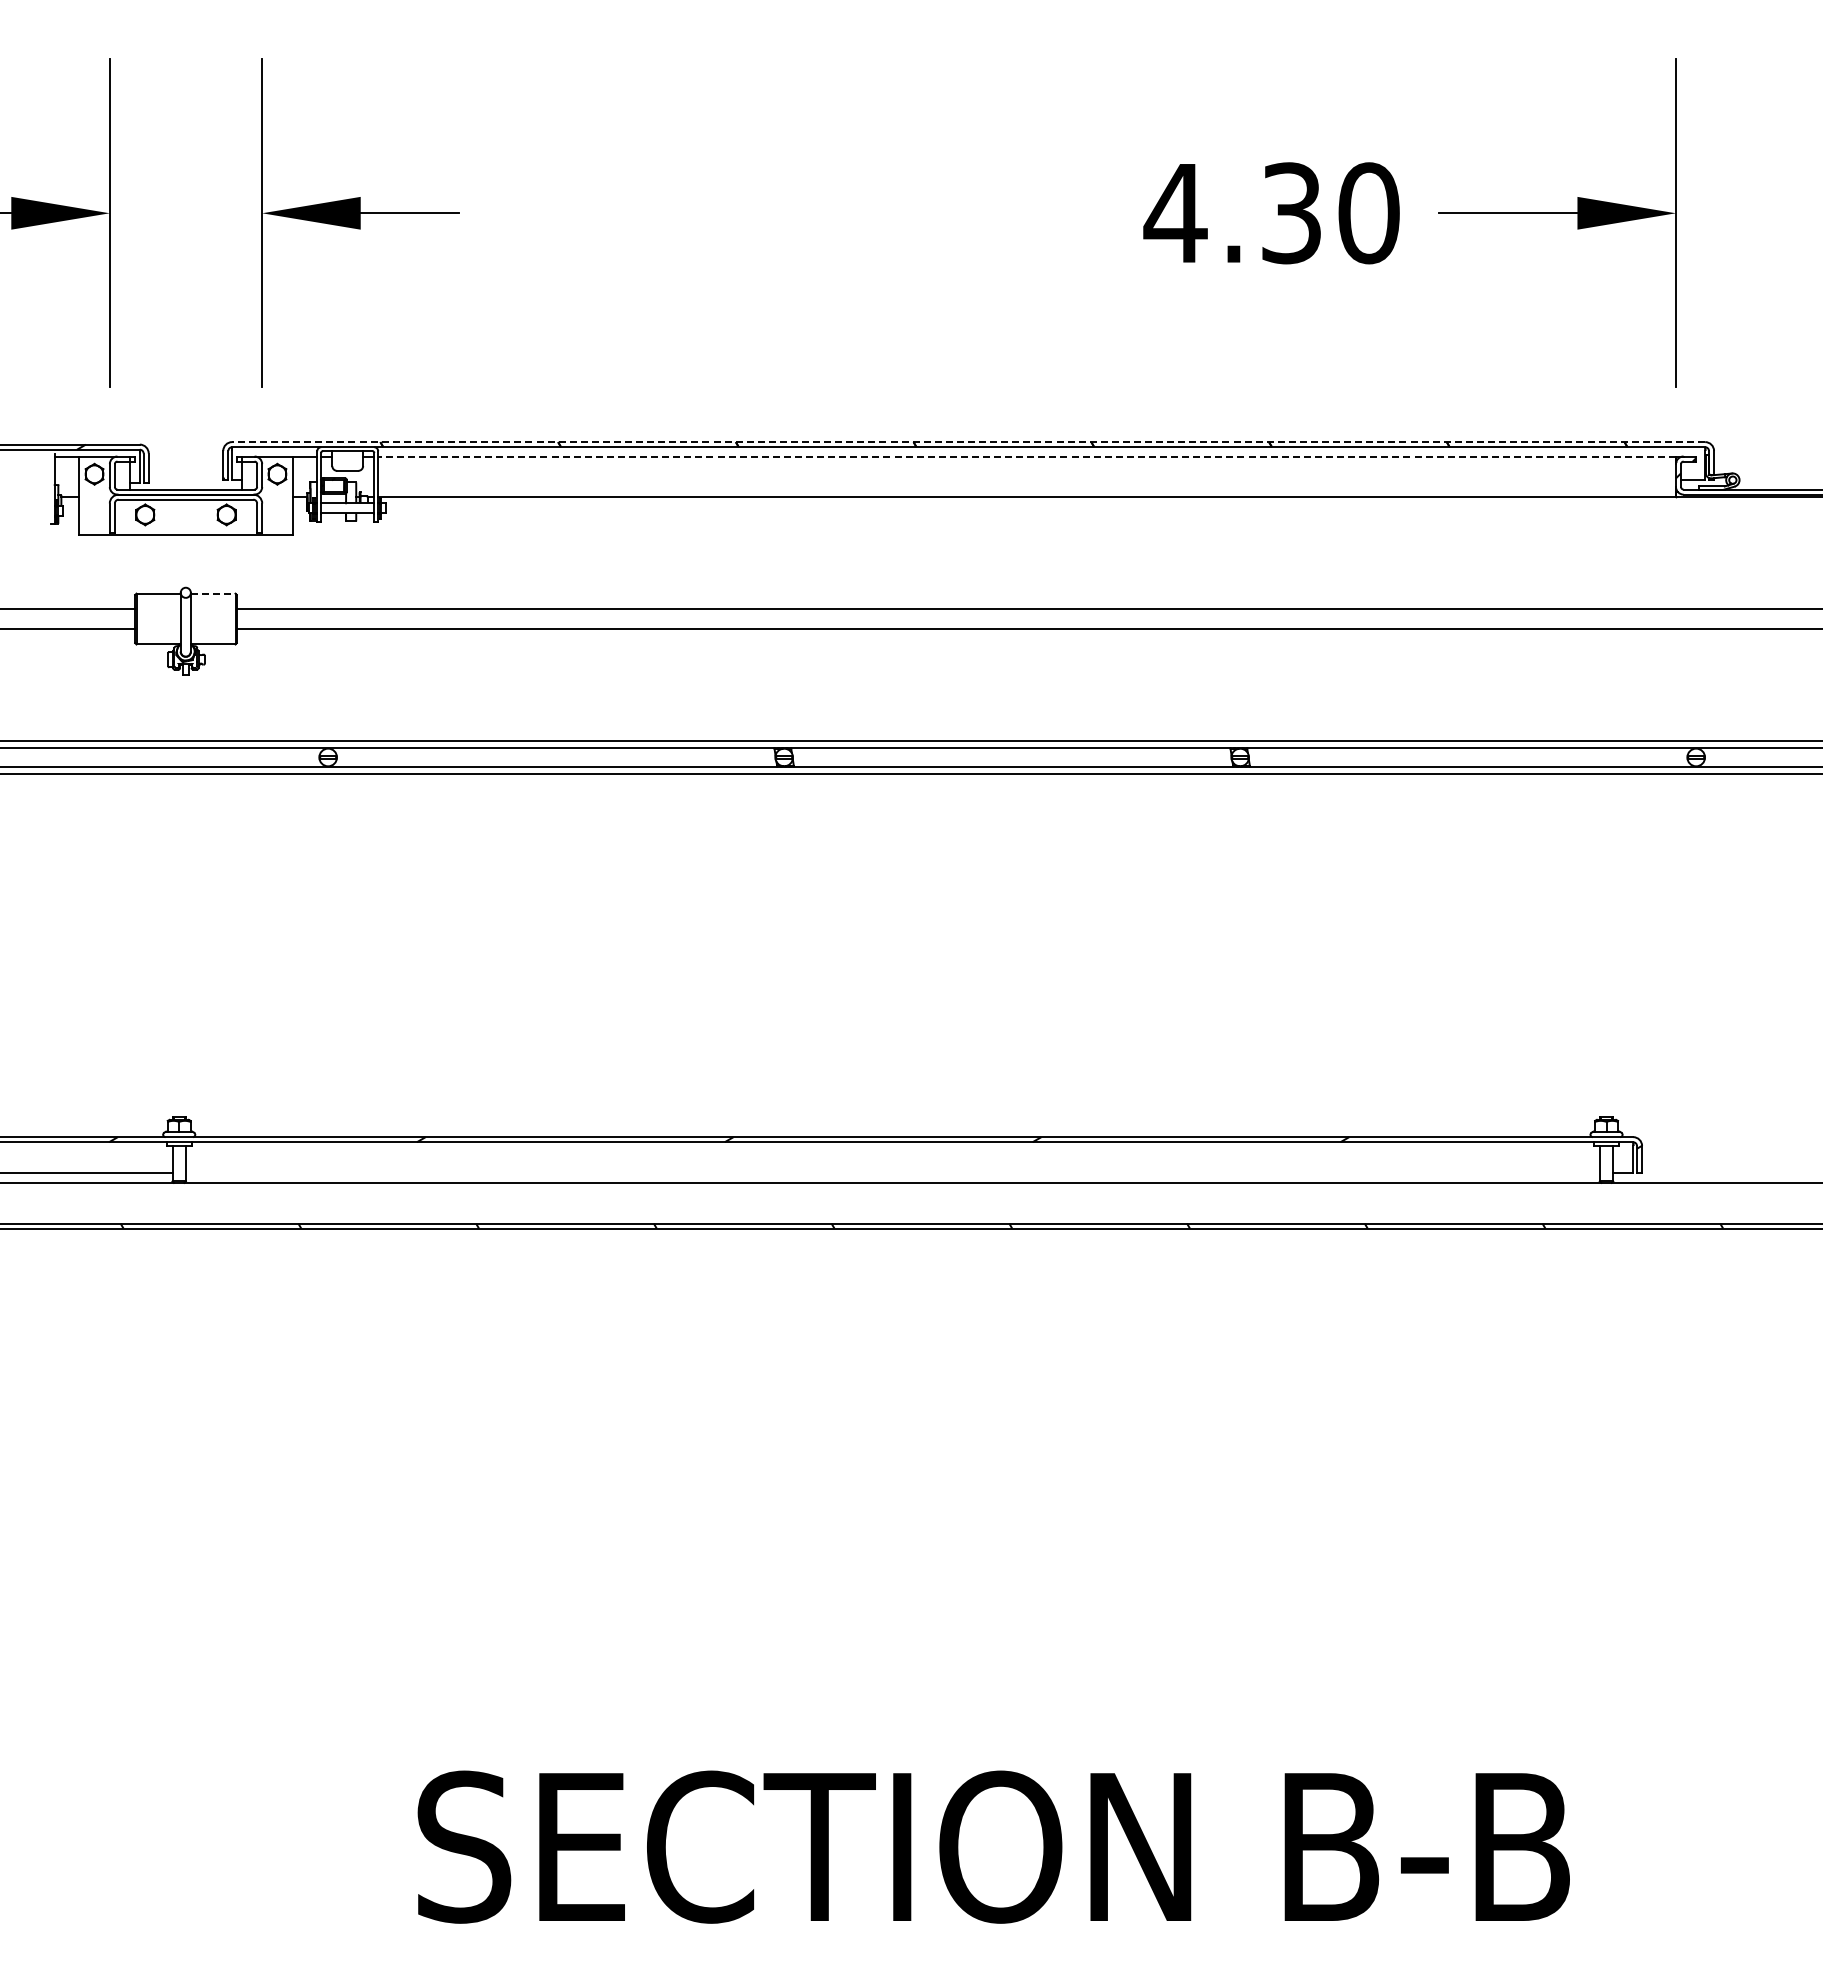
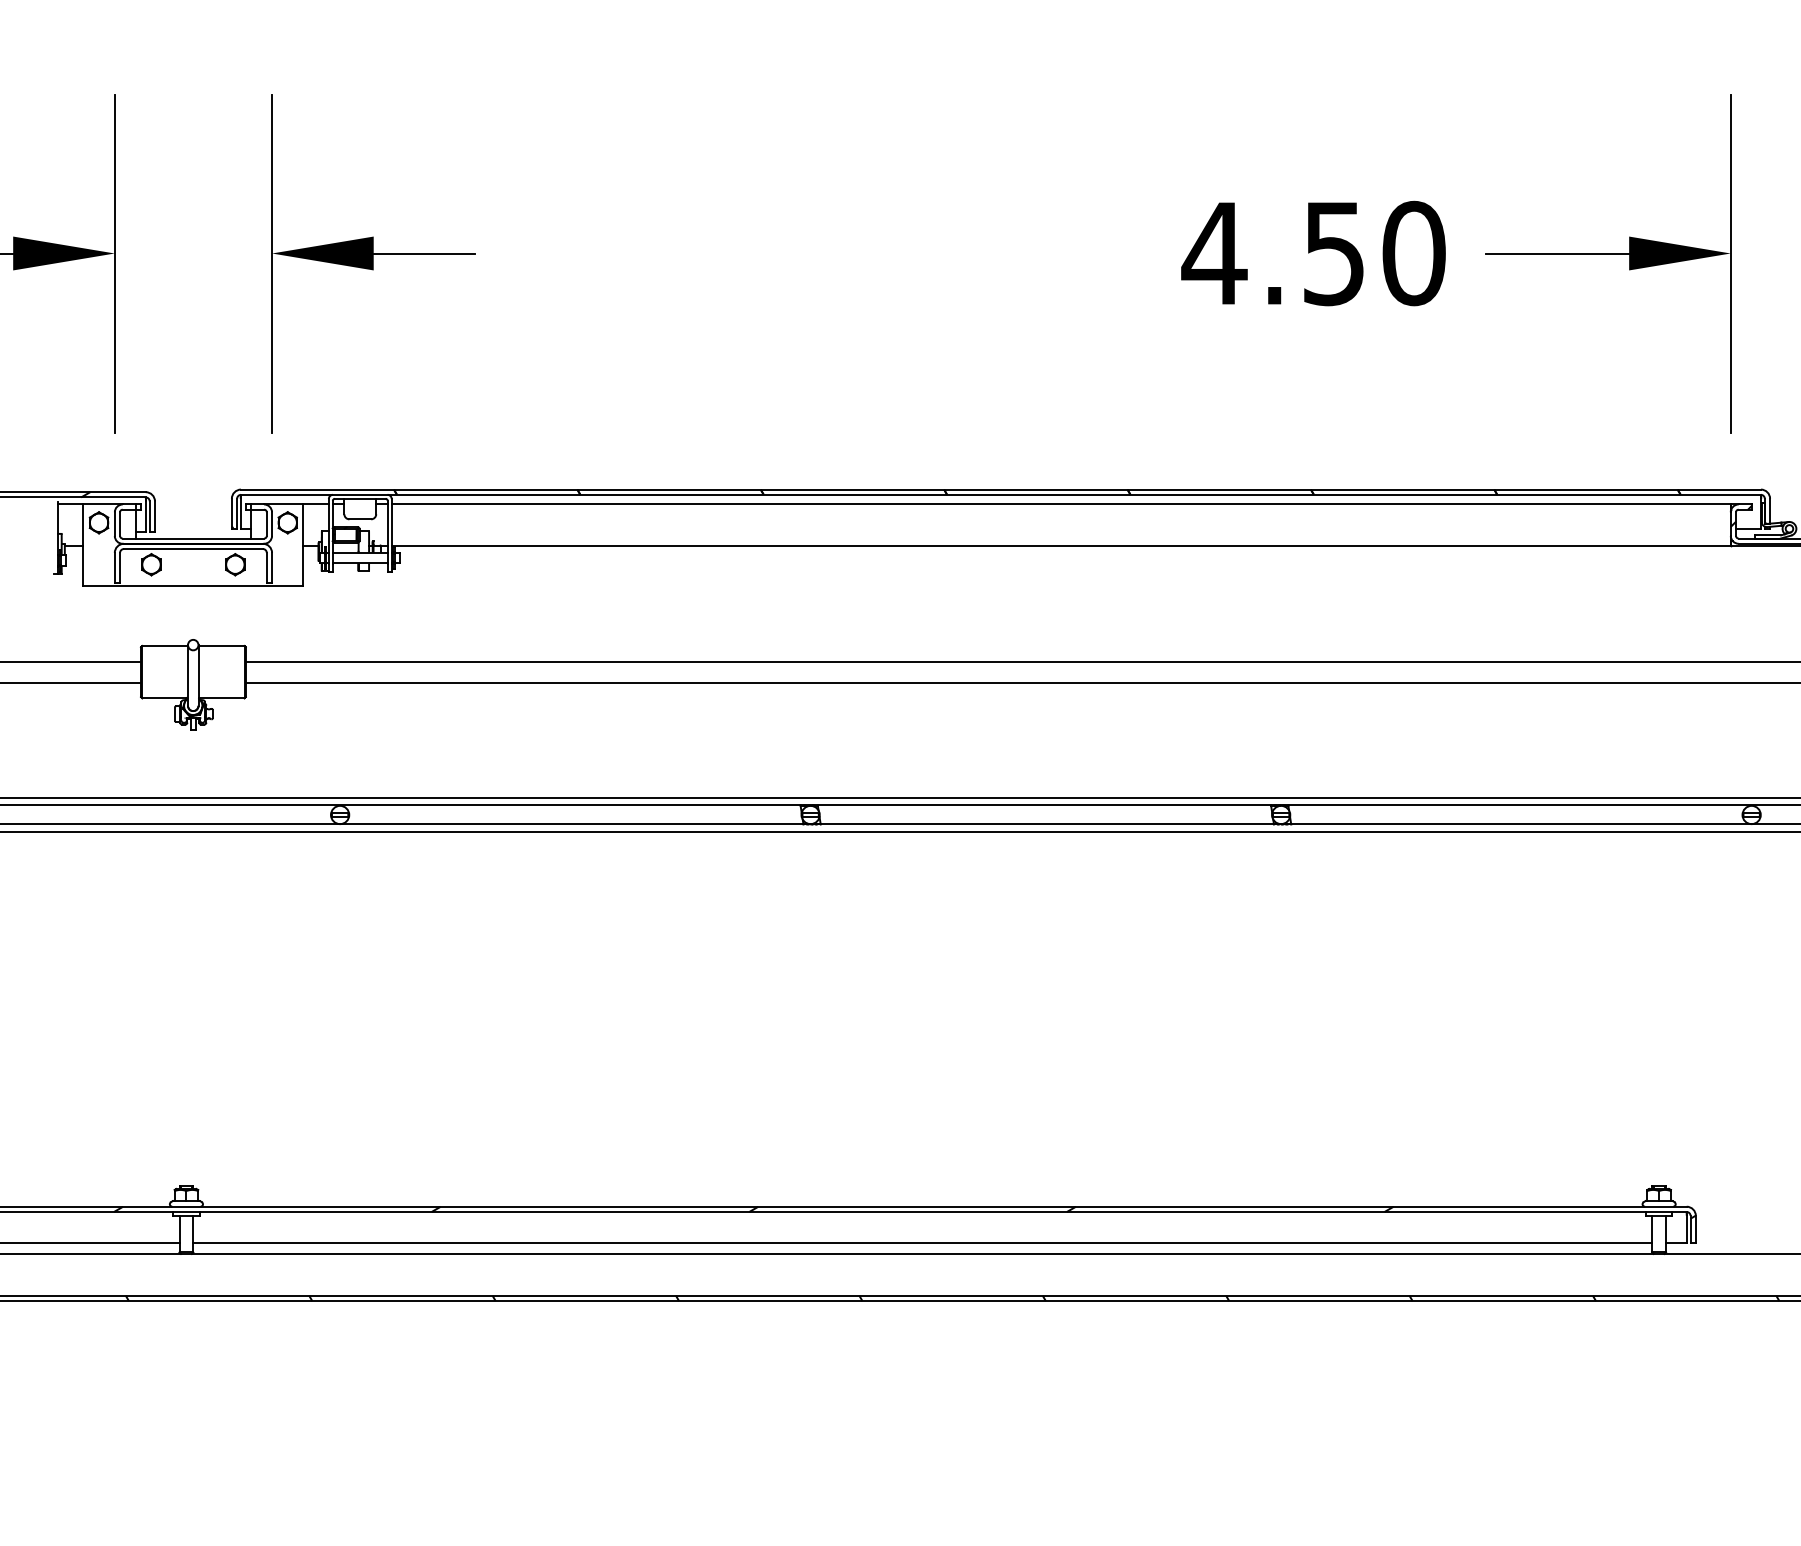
text: (1291, 212) -> (1334, 252), 4.30 -> 4.50
line: (968, 442) -> (1000, 490), dashed -> solid
line: (1027, 456) -> (1061, 504), dashed -> solid
line: (213, 593) -> (221, 645), dashed -> solid
line: (892, 1172) -> (922, 1243), added

